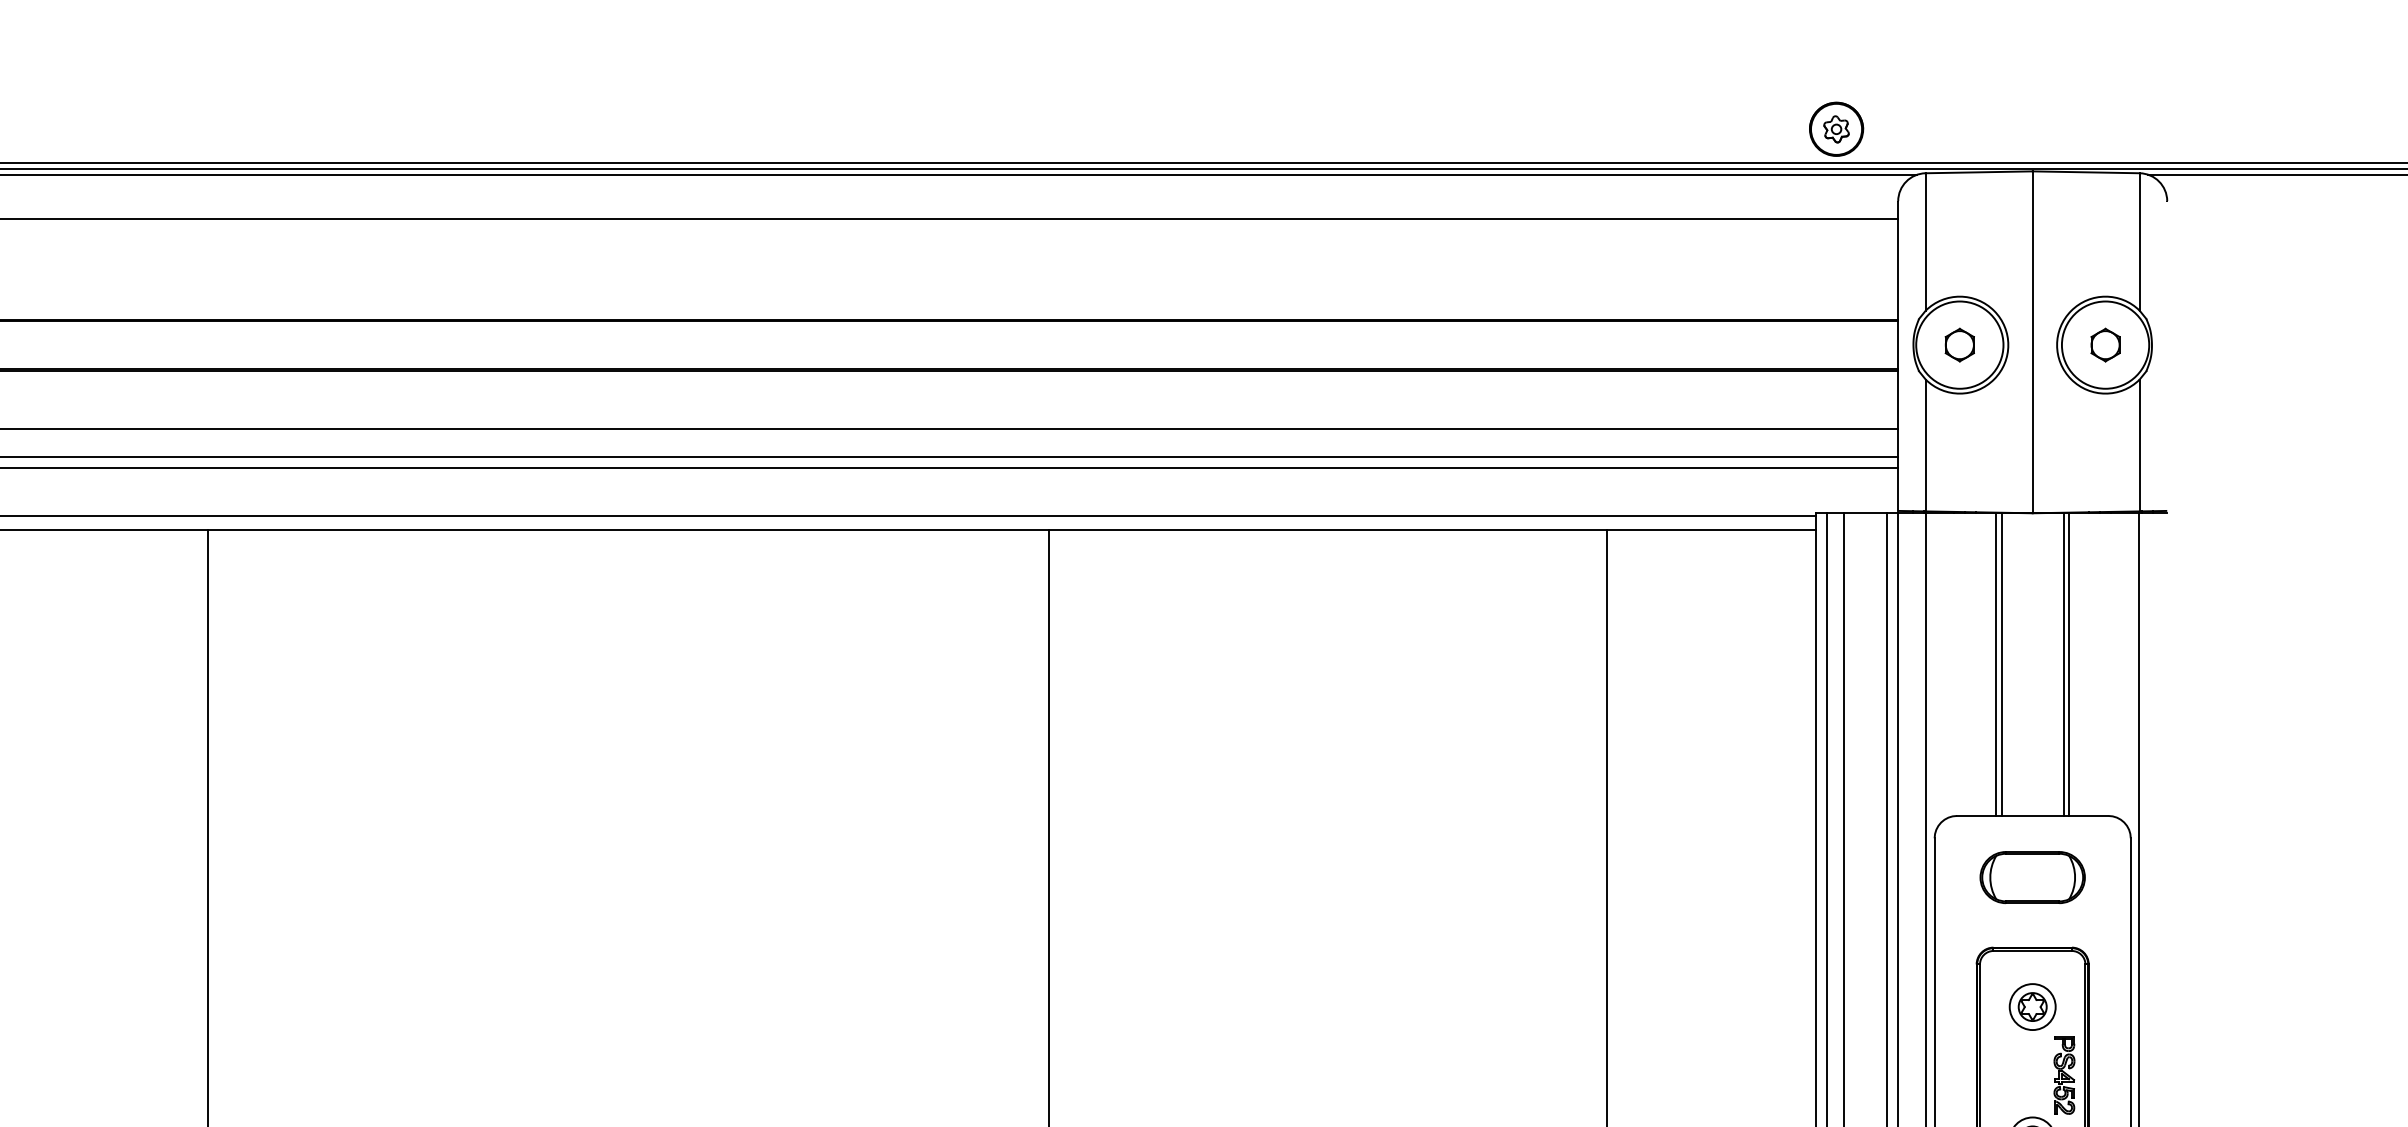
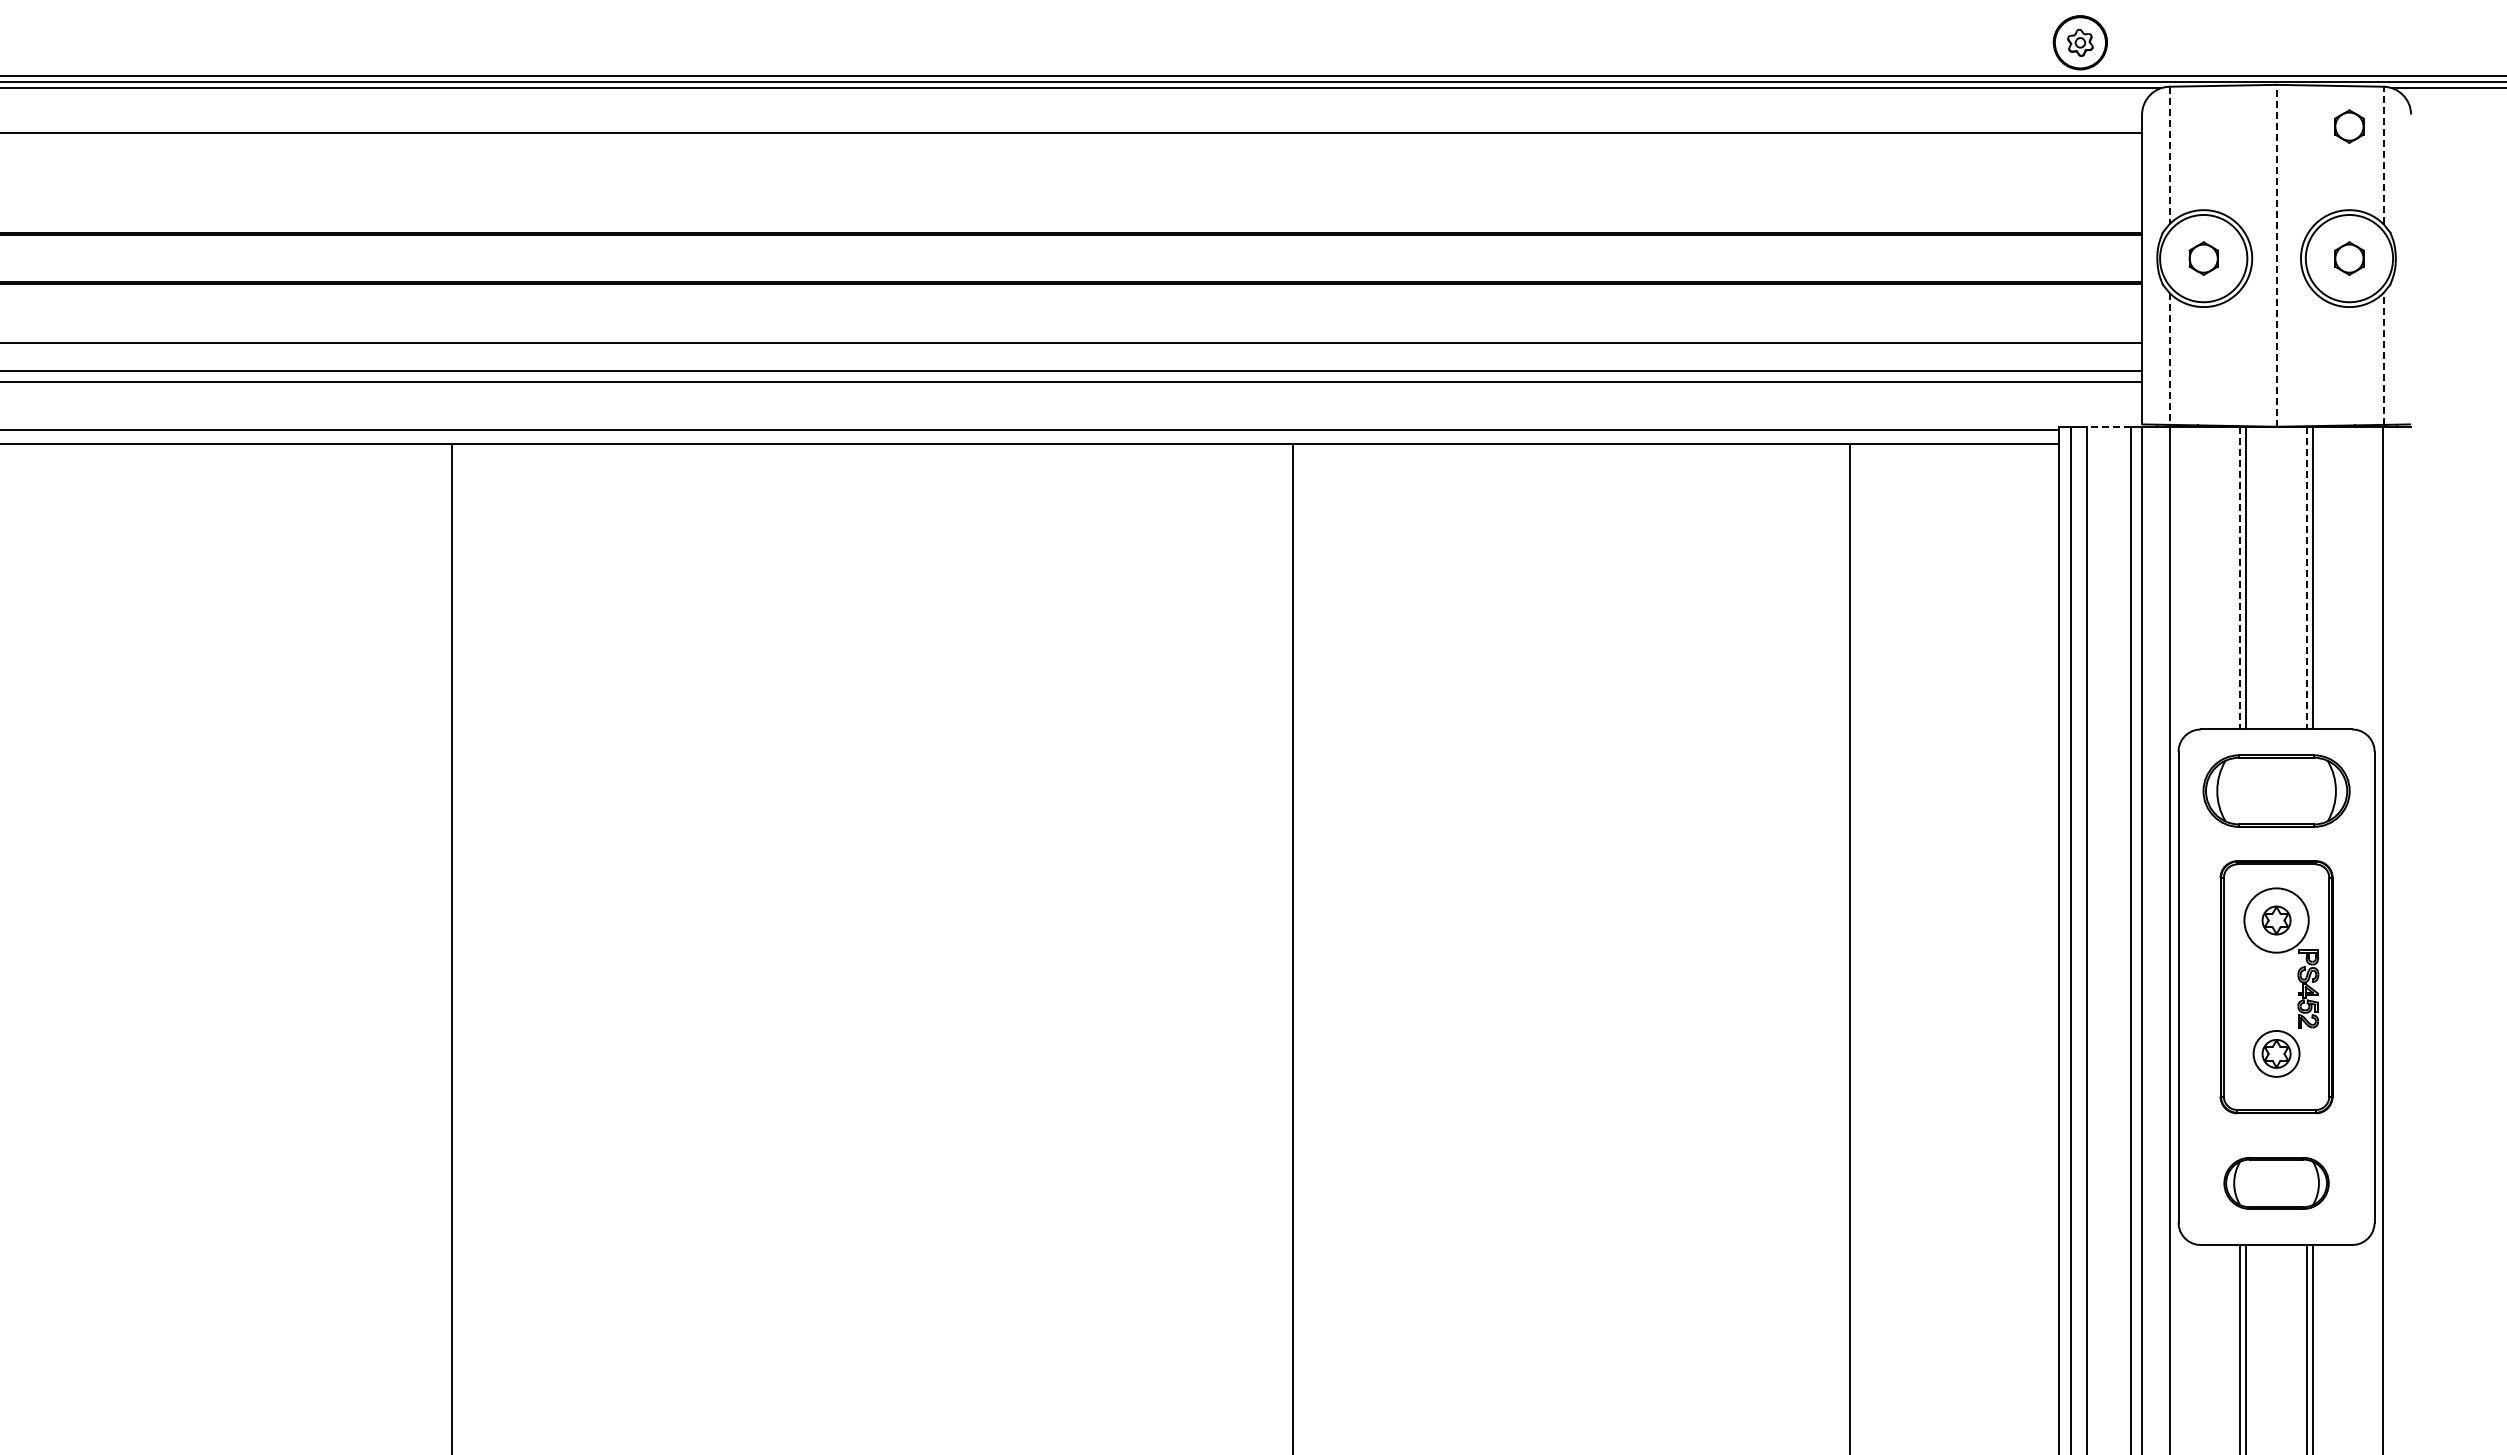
part: (2105, 213) -> (2349, 126), added
line: (1925, 242) -> (2169, 155), solid -> dashed
line: (2139, 242) -> (2383, 155), solid -> dashed
line: (2032, 342) -> (2276, 255), solid -> dashed
line: (1925, 445) -> (2169, 358), solid -> dashed
line: (2139, 445) -> (2383, 358), solid -> dashed
line: (1865, 513) -> (2109, 426), solid -> dashed
line: (1996, 665) -> (2240, 578), solid -> dashed
line: (2063, 665) -> (2307, 578), solid -> dashed
part: (2032, 877) -> (2276, 790), size x1.4
circle: (2032, 1007) -> (2276, 920), size x1.4

